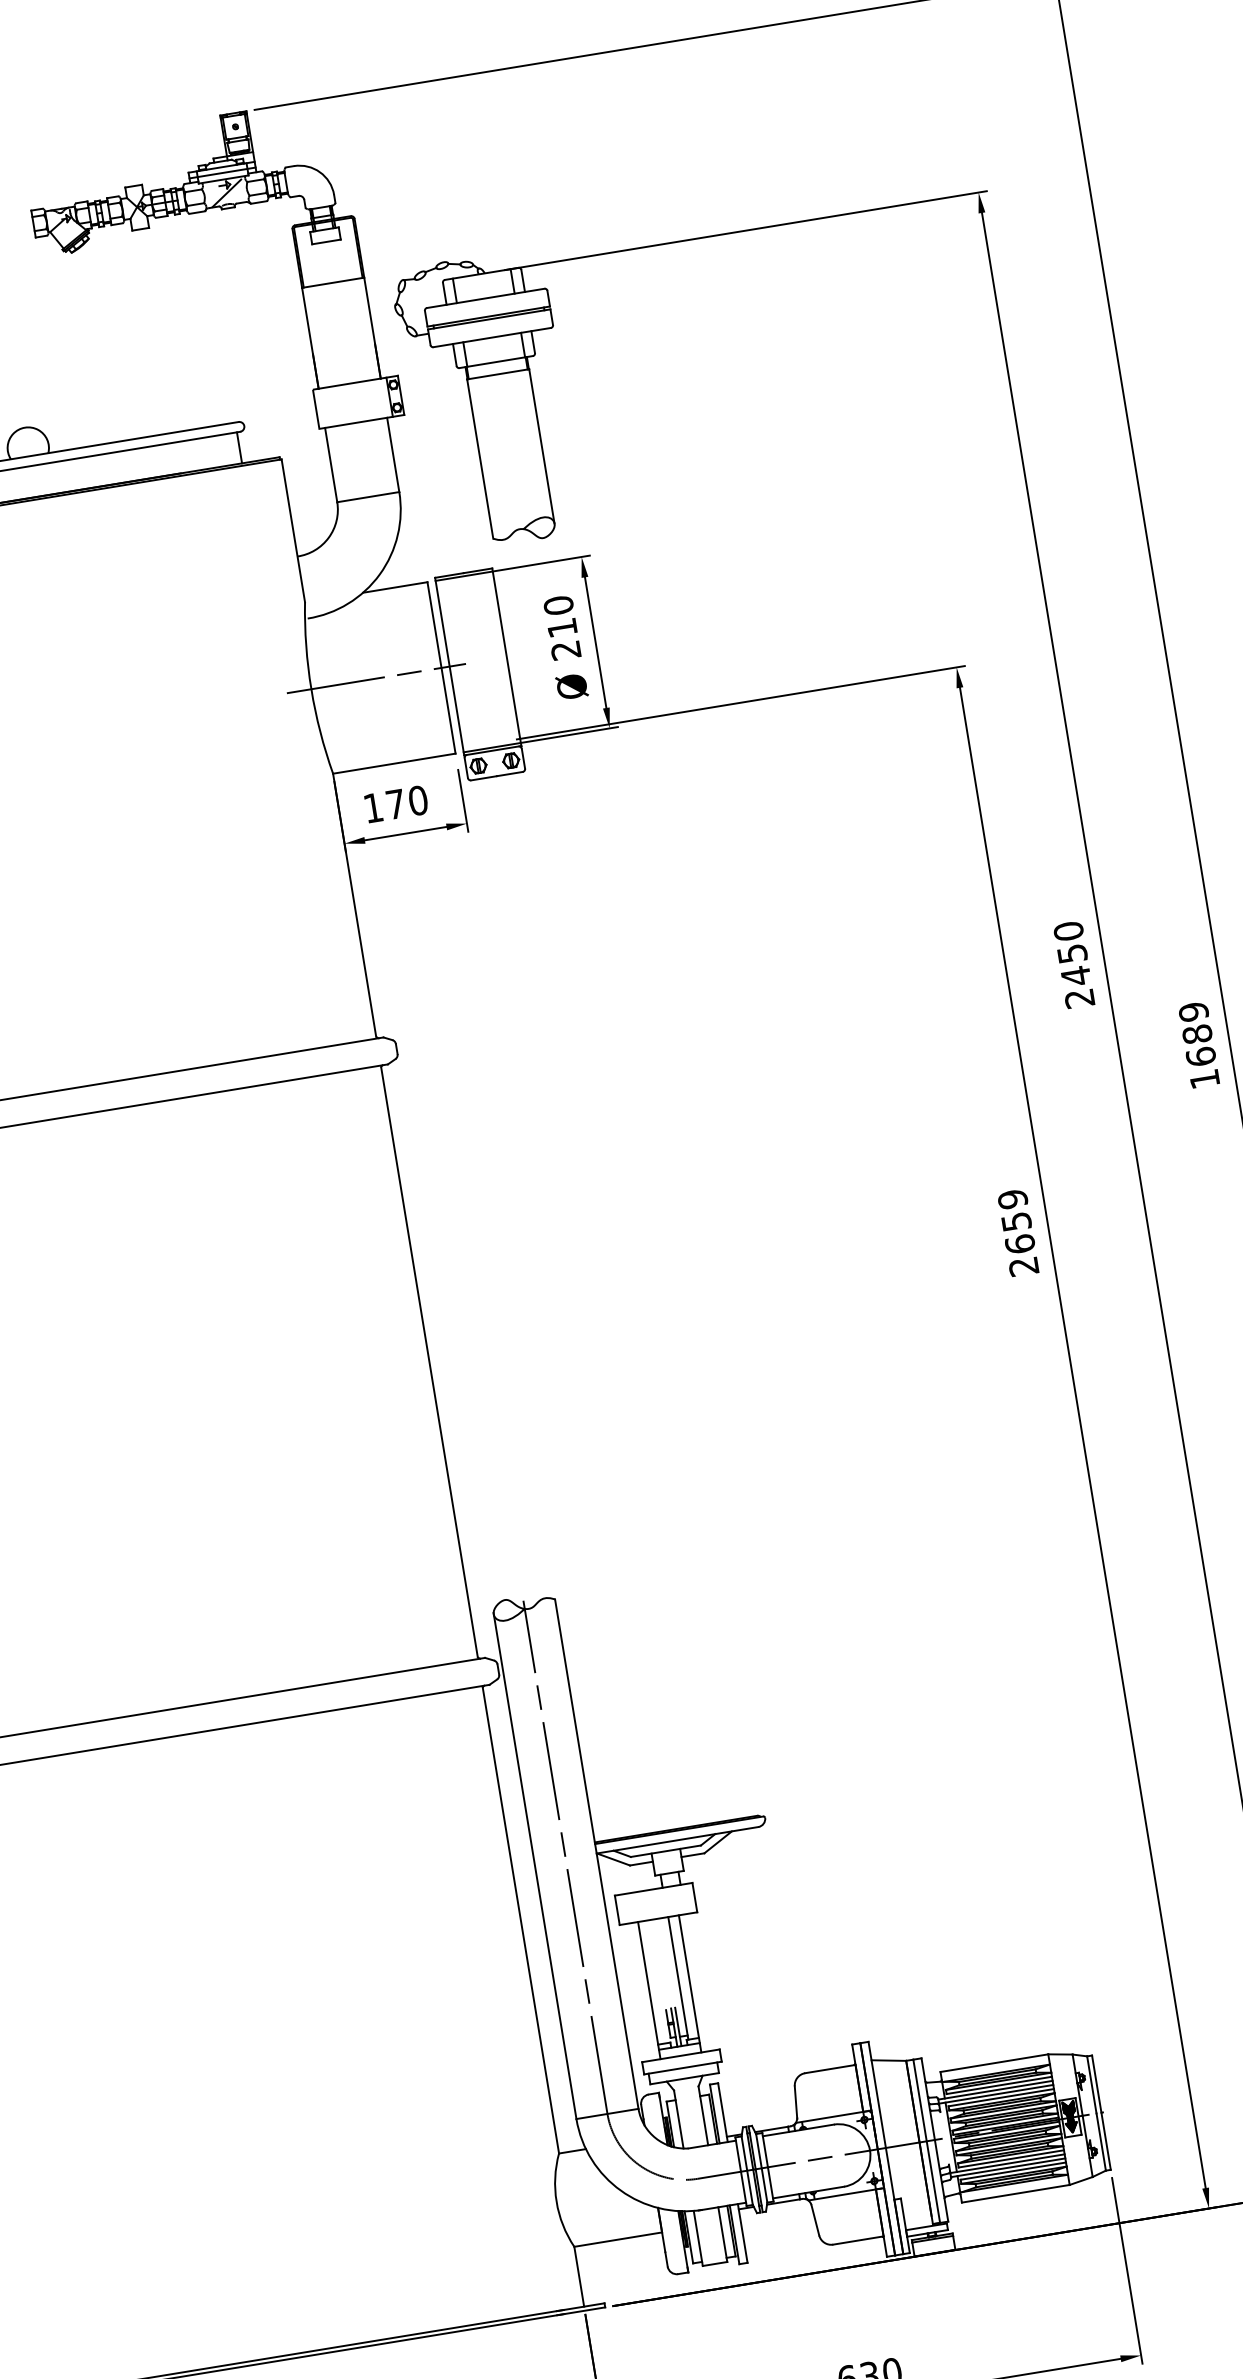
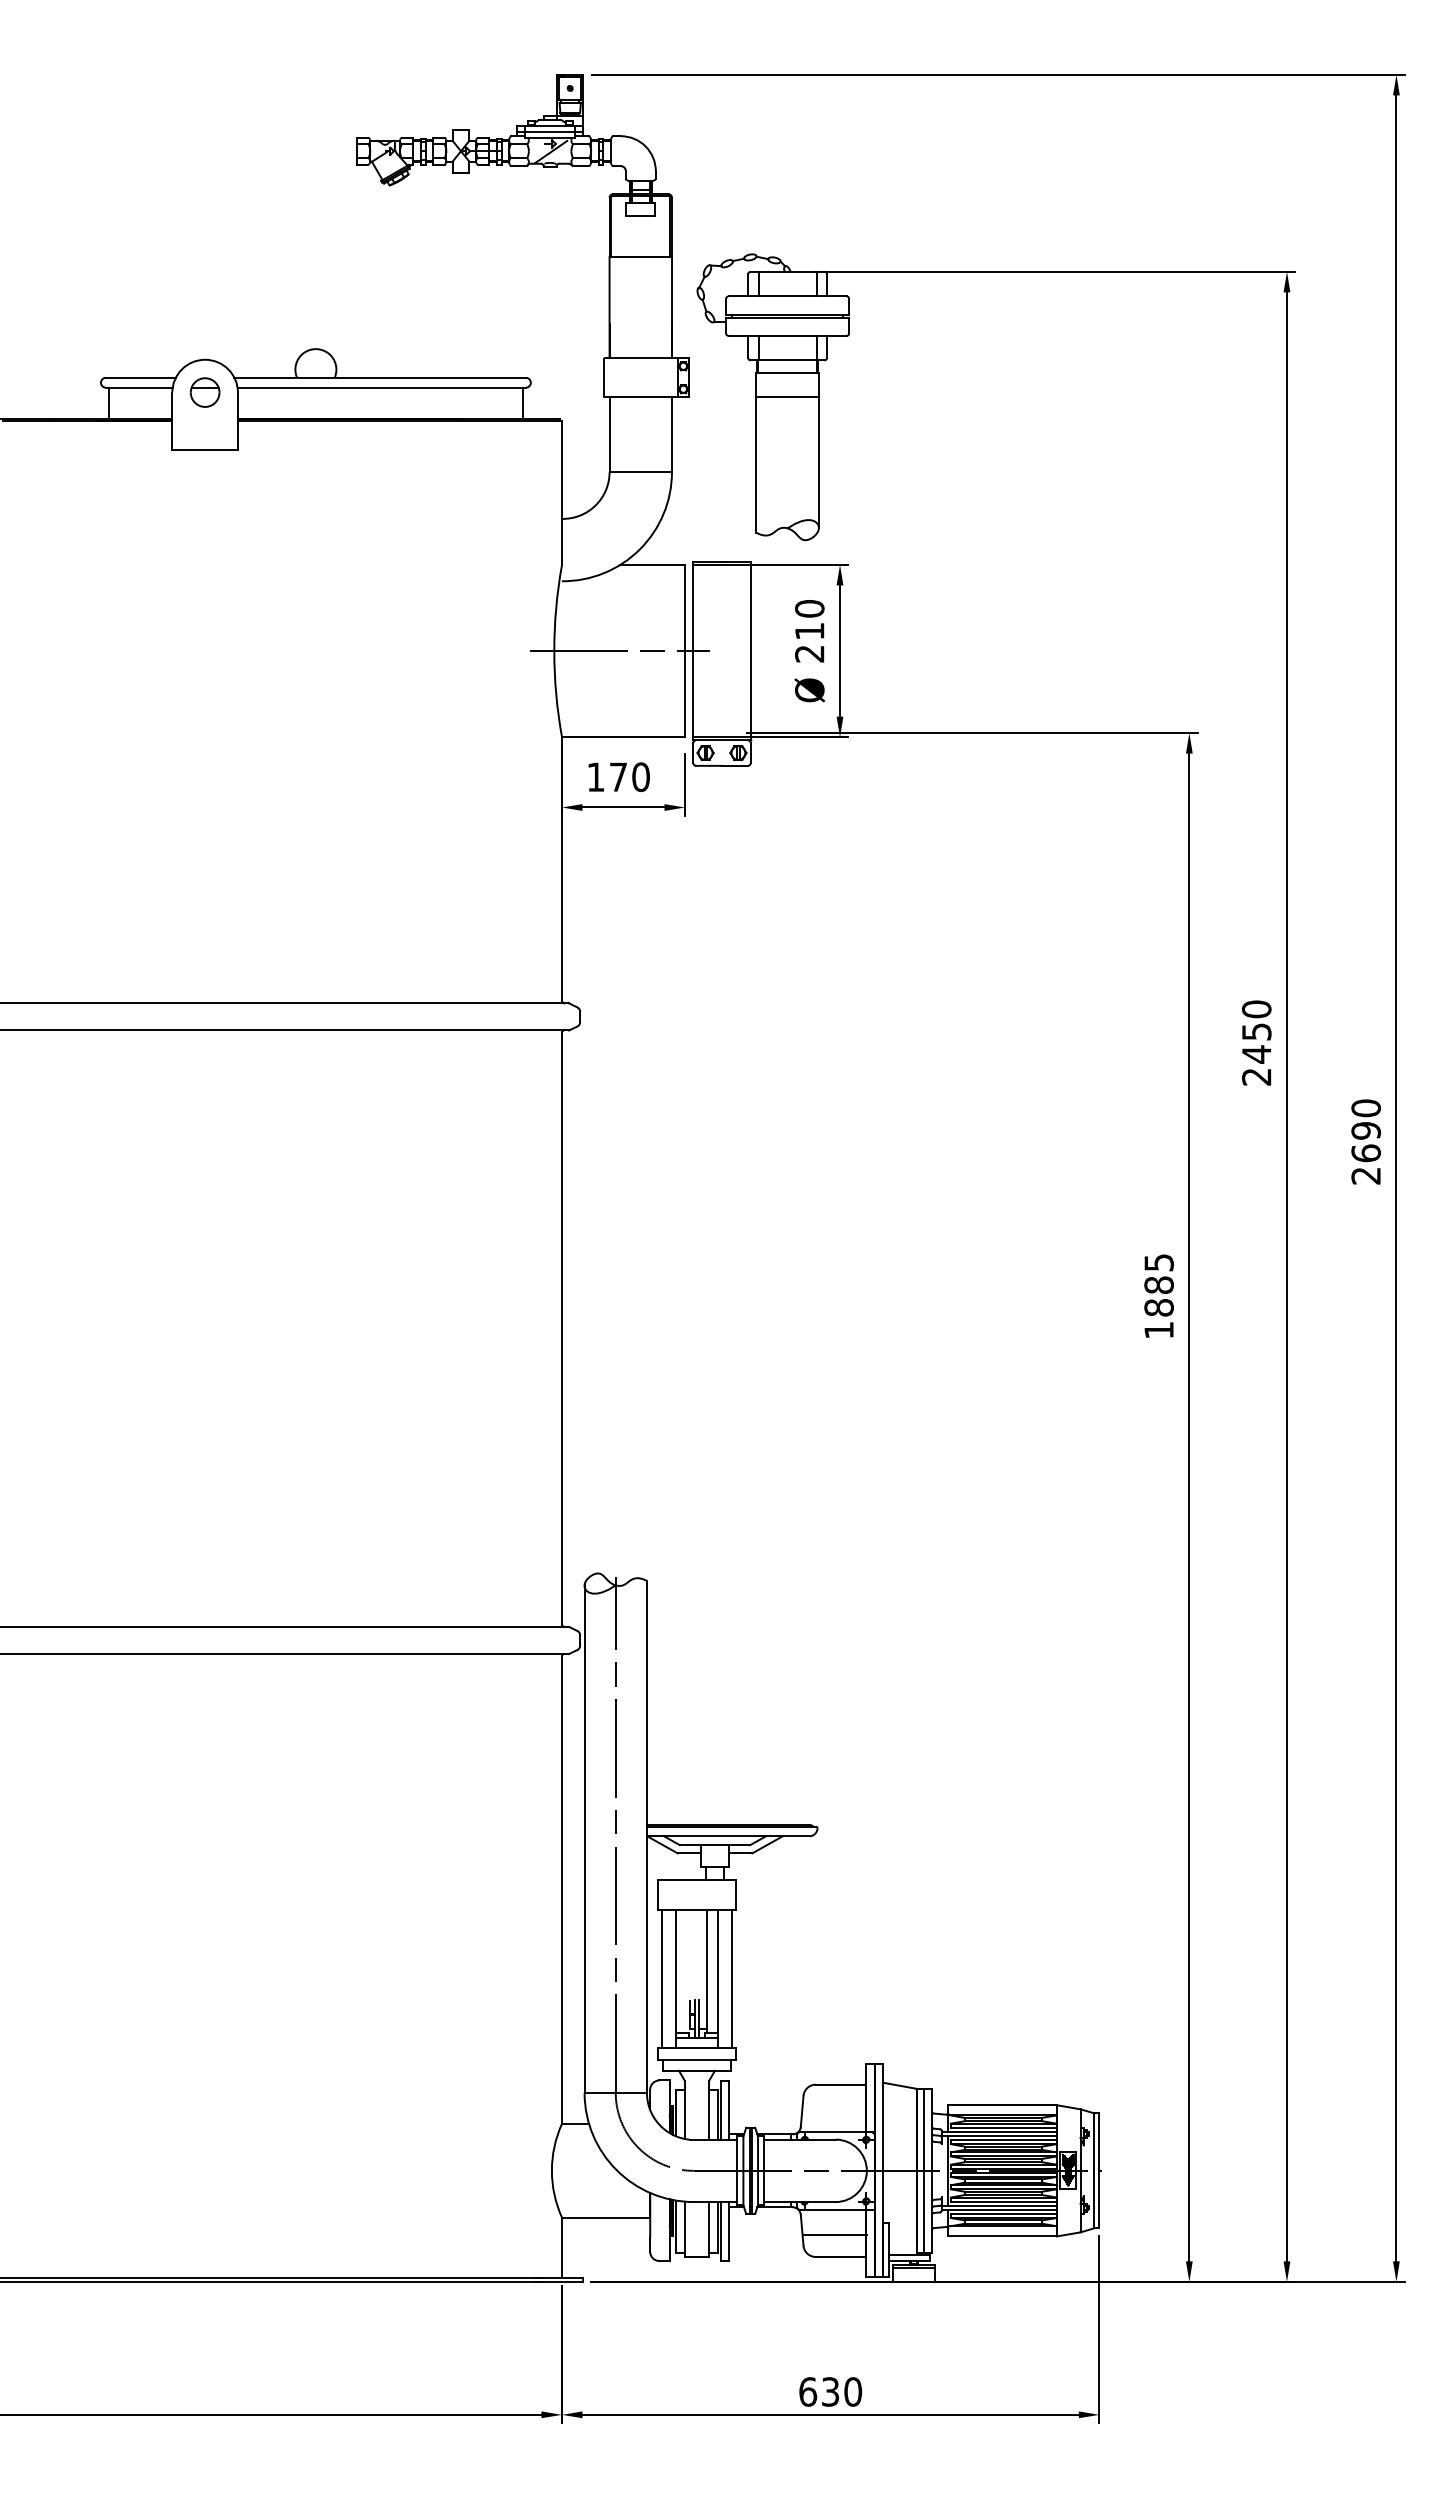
line: (502, 398) -> (787, 397), added
text: (1199, 1044) -> (1366, 1141), 1689 -> 2690
text: (1017, 1233) -> (1158, 1296), 2659 -> 1885
line: (704, 1981) -> (732, 1978), added
line: (634, 1992) -> (661, 1978), added
line: (849, 2219) -> (835, 2234), added

